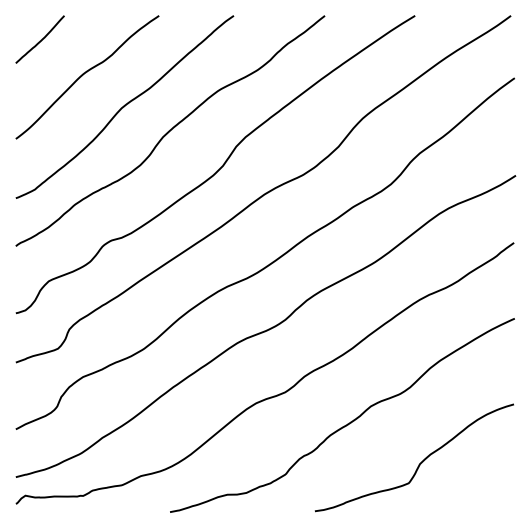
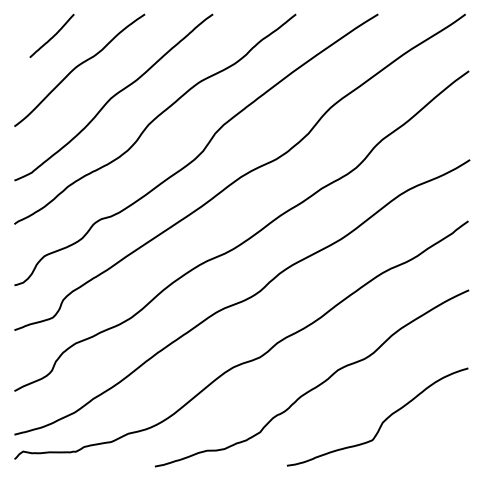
curve: (40, 40) -> (52, 36), moved

